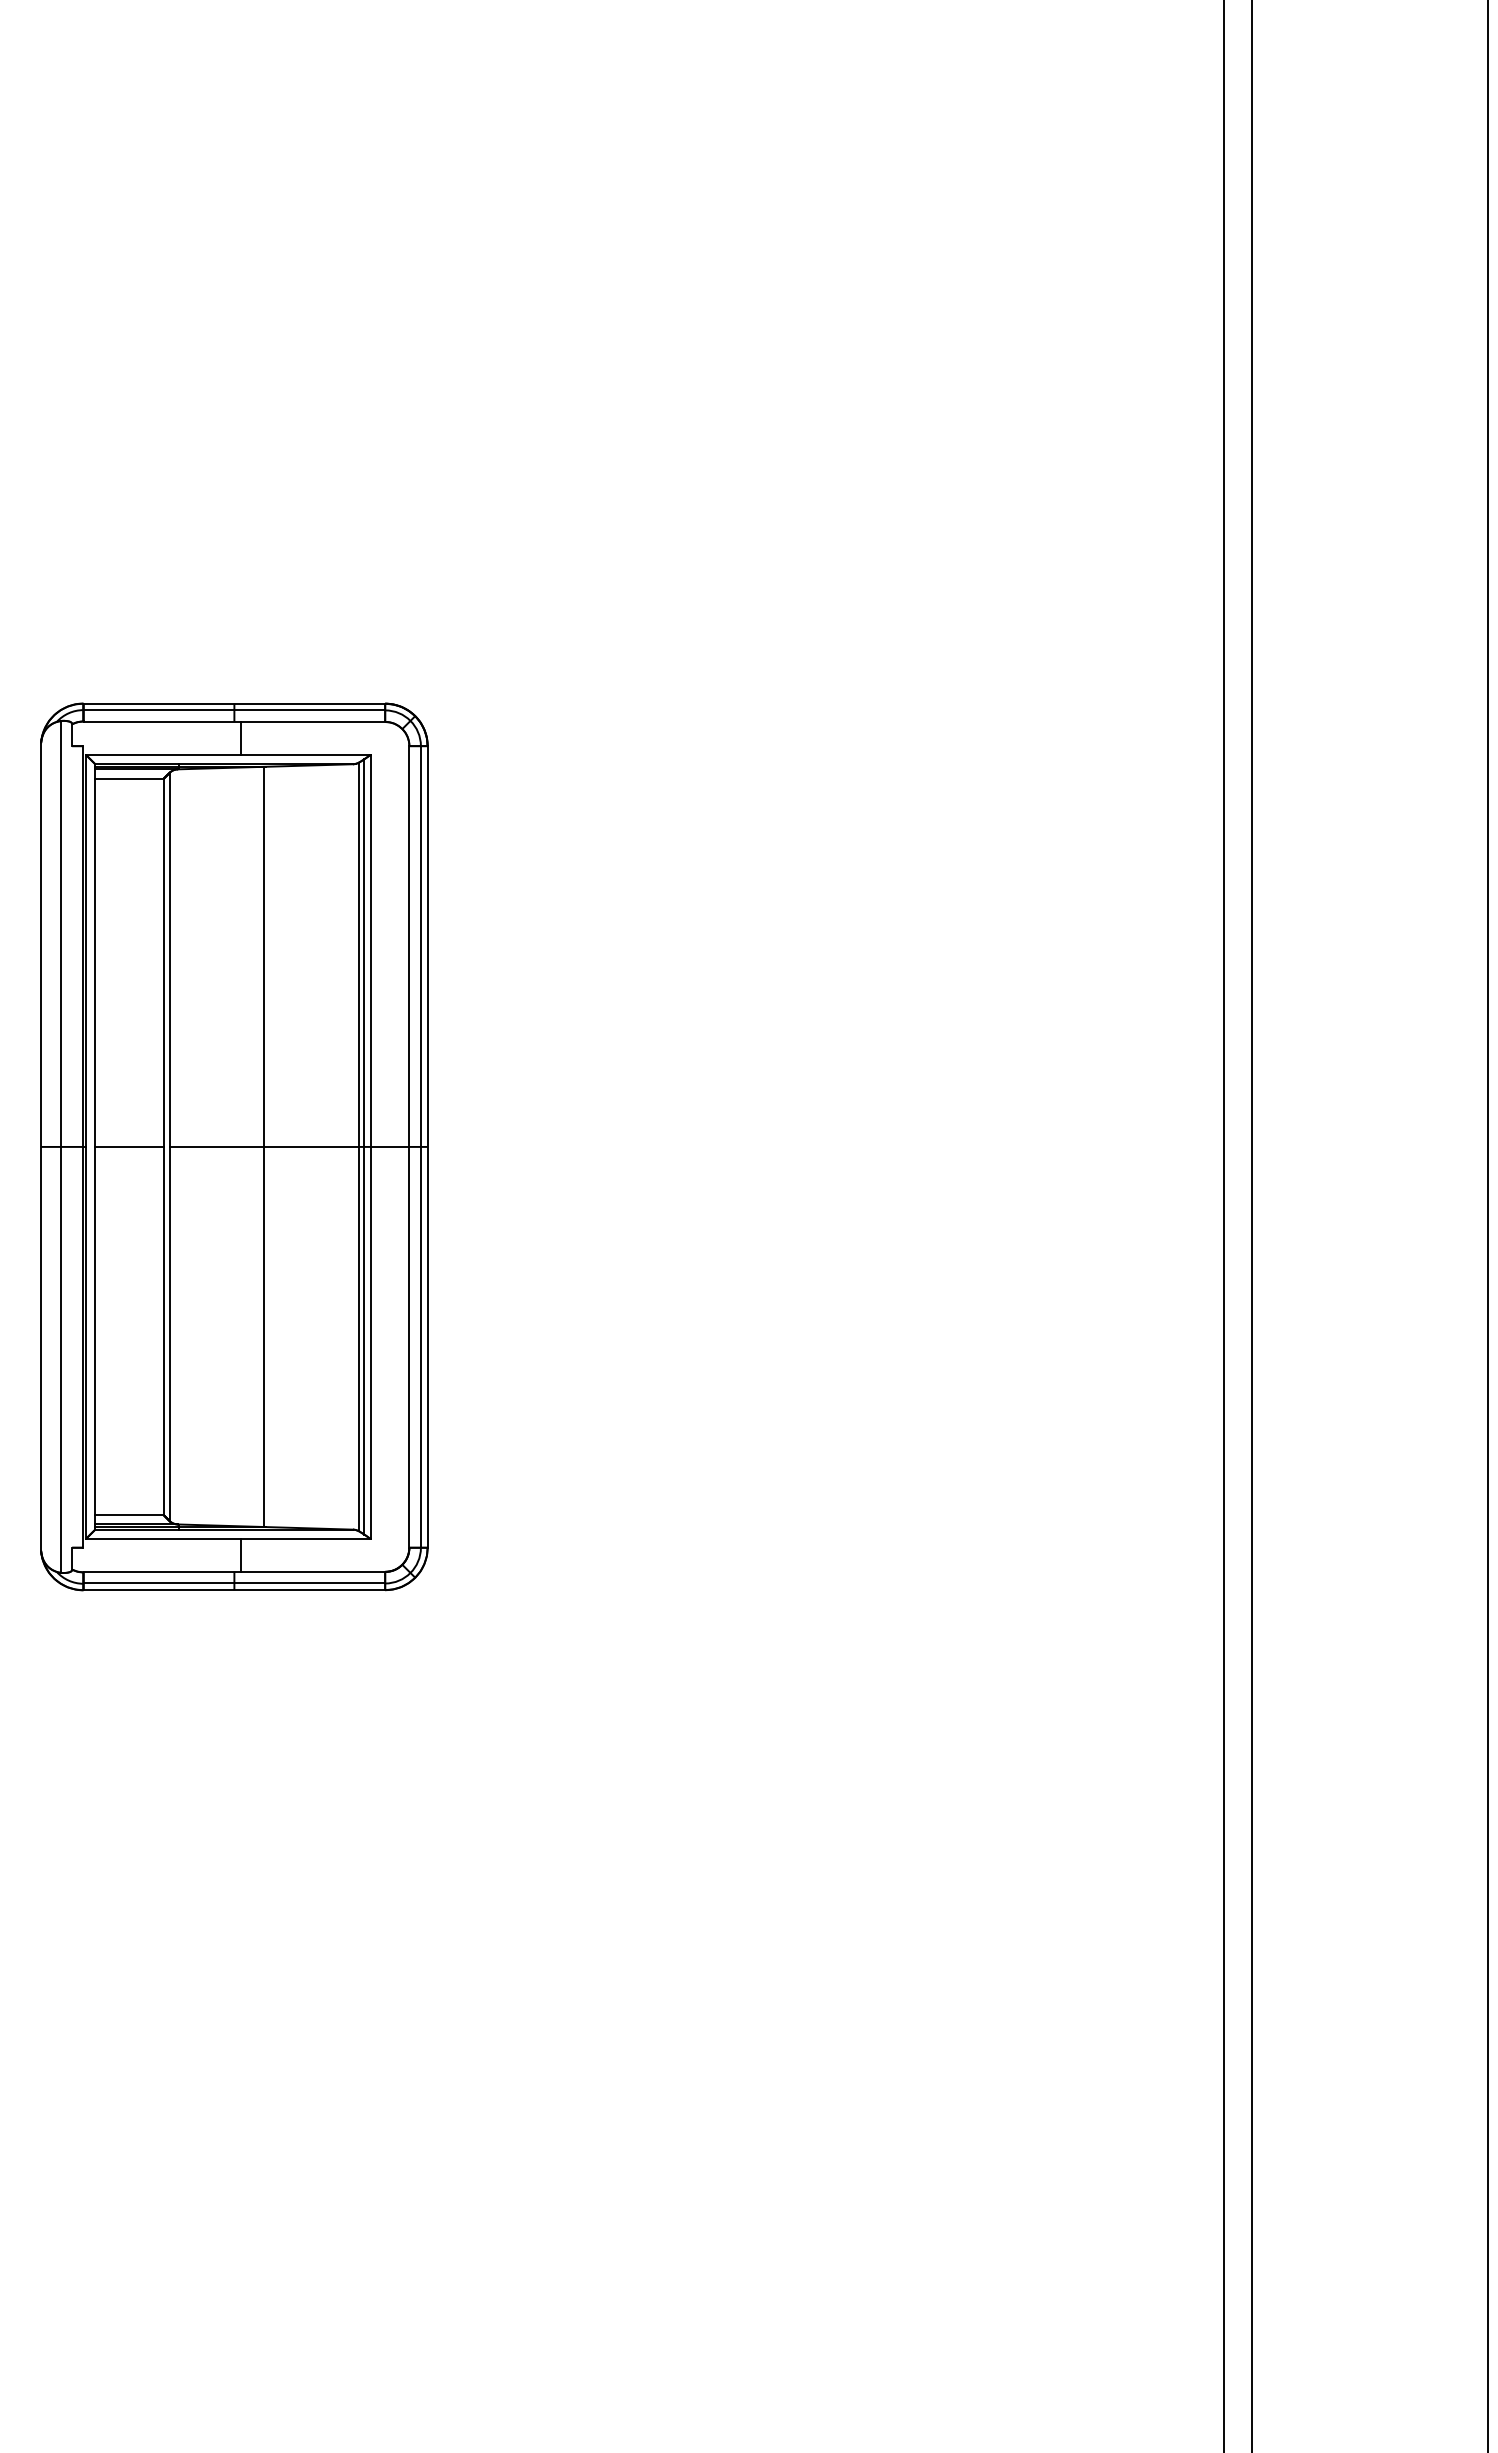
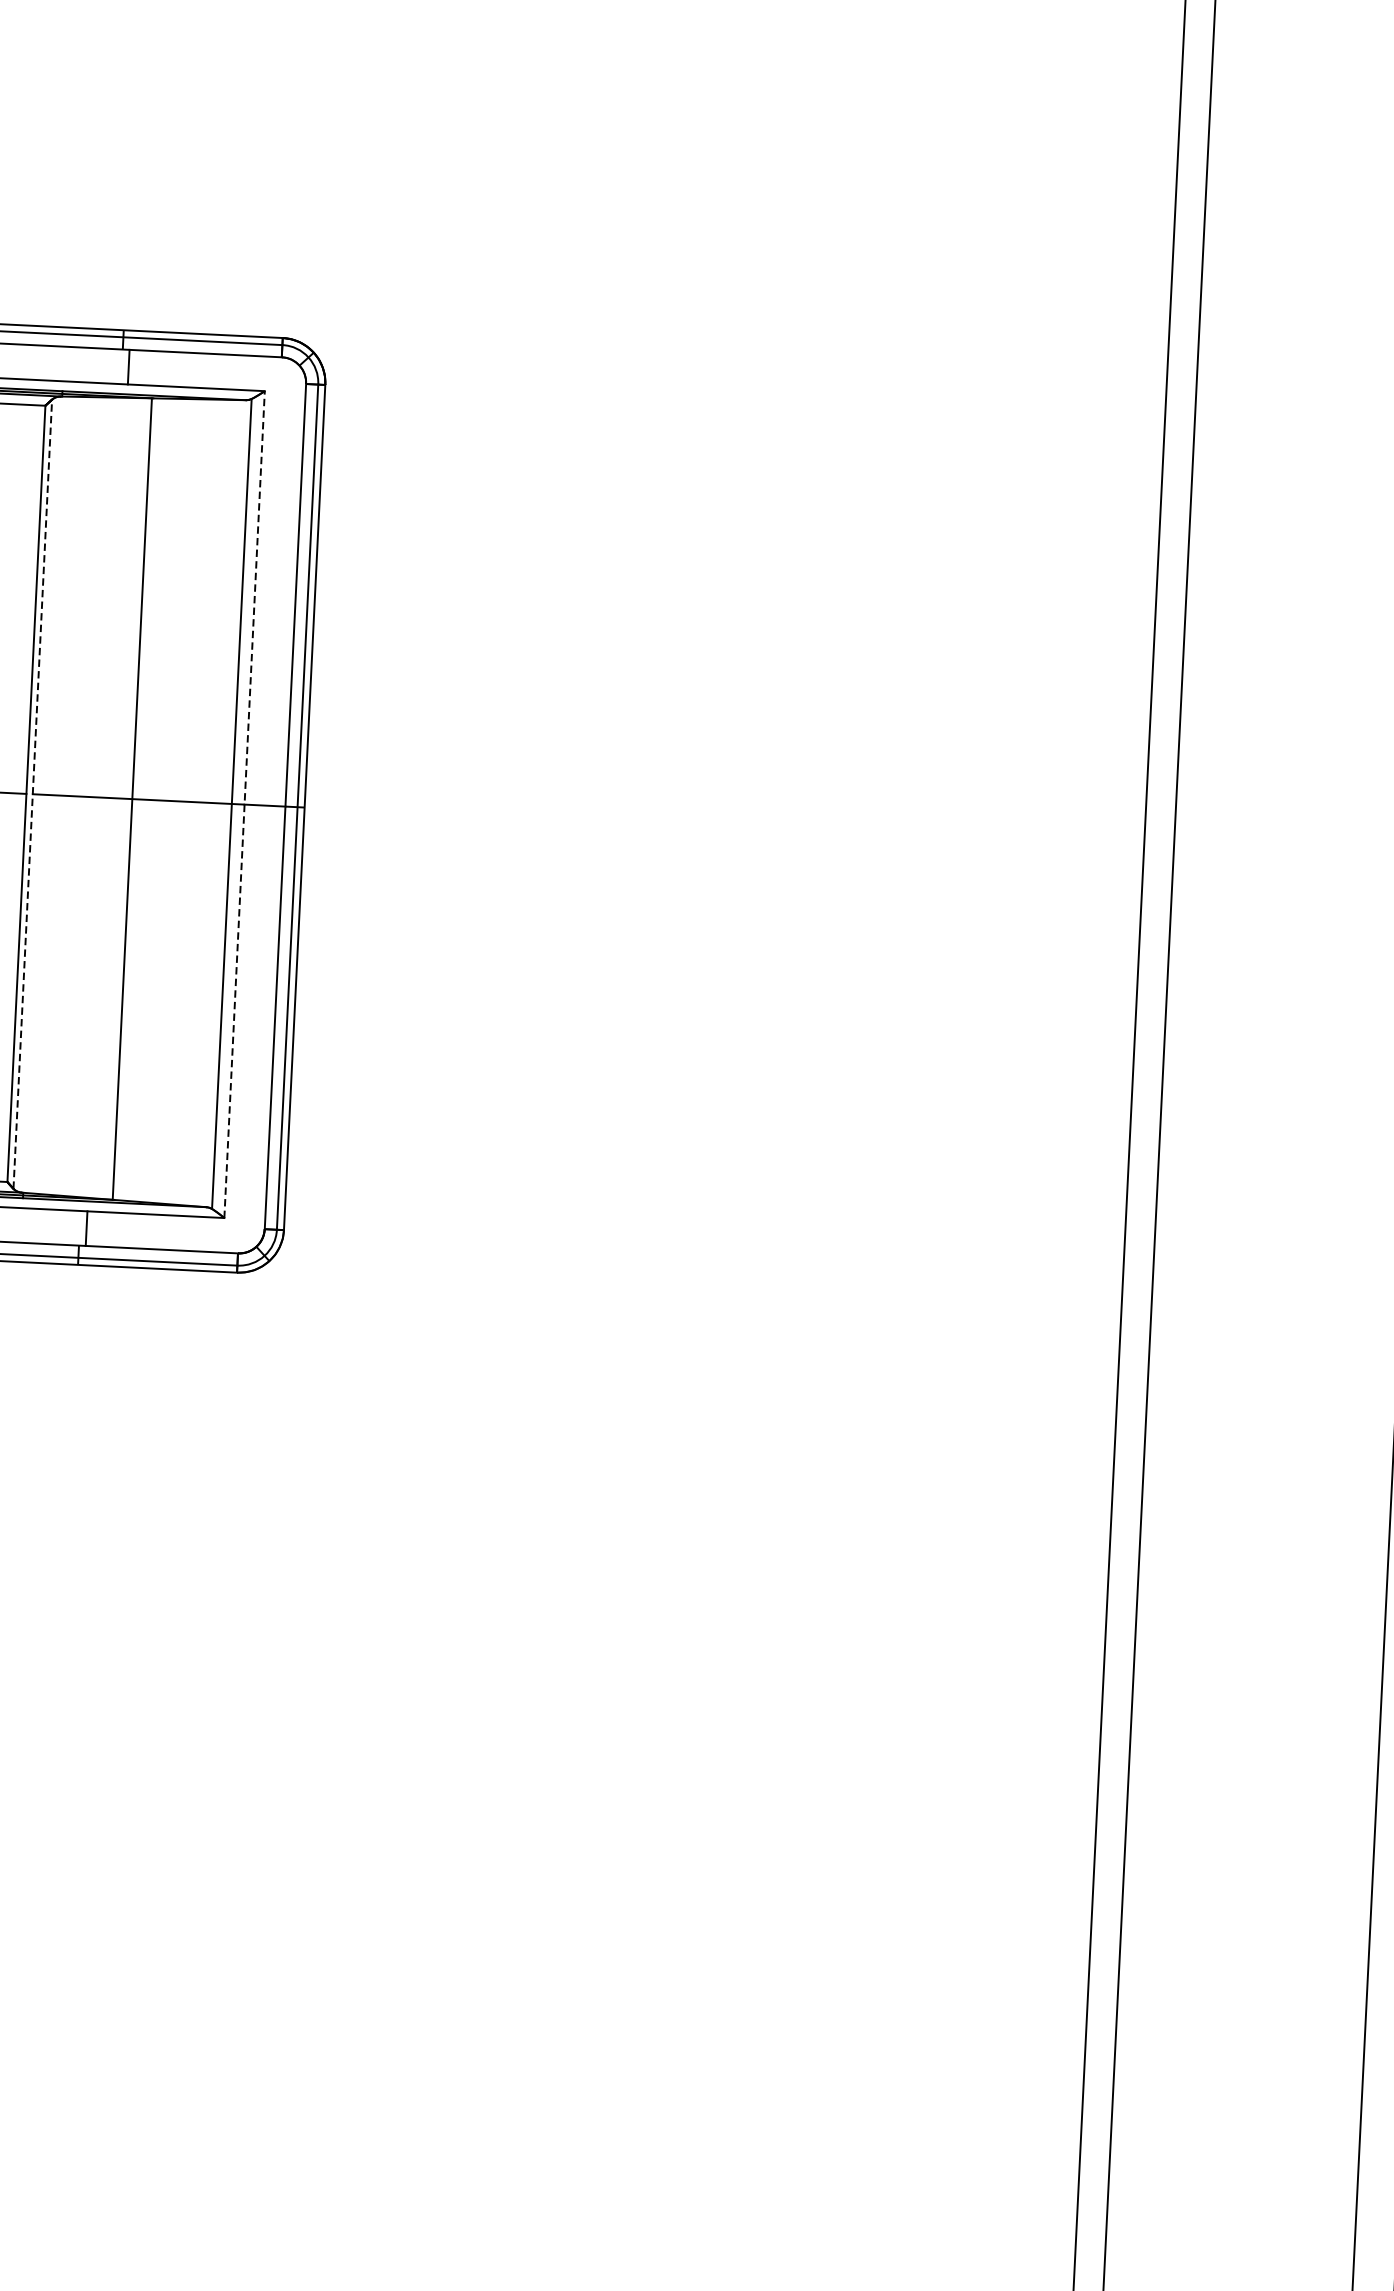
line: (169, 1146) -> (32, 793), solid -> dashed
line: (364, 1146) -> (238, 803), removed
line: (370, 1146) -> (244, 804), solid -> dashed

